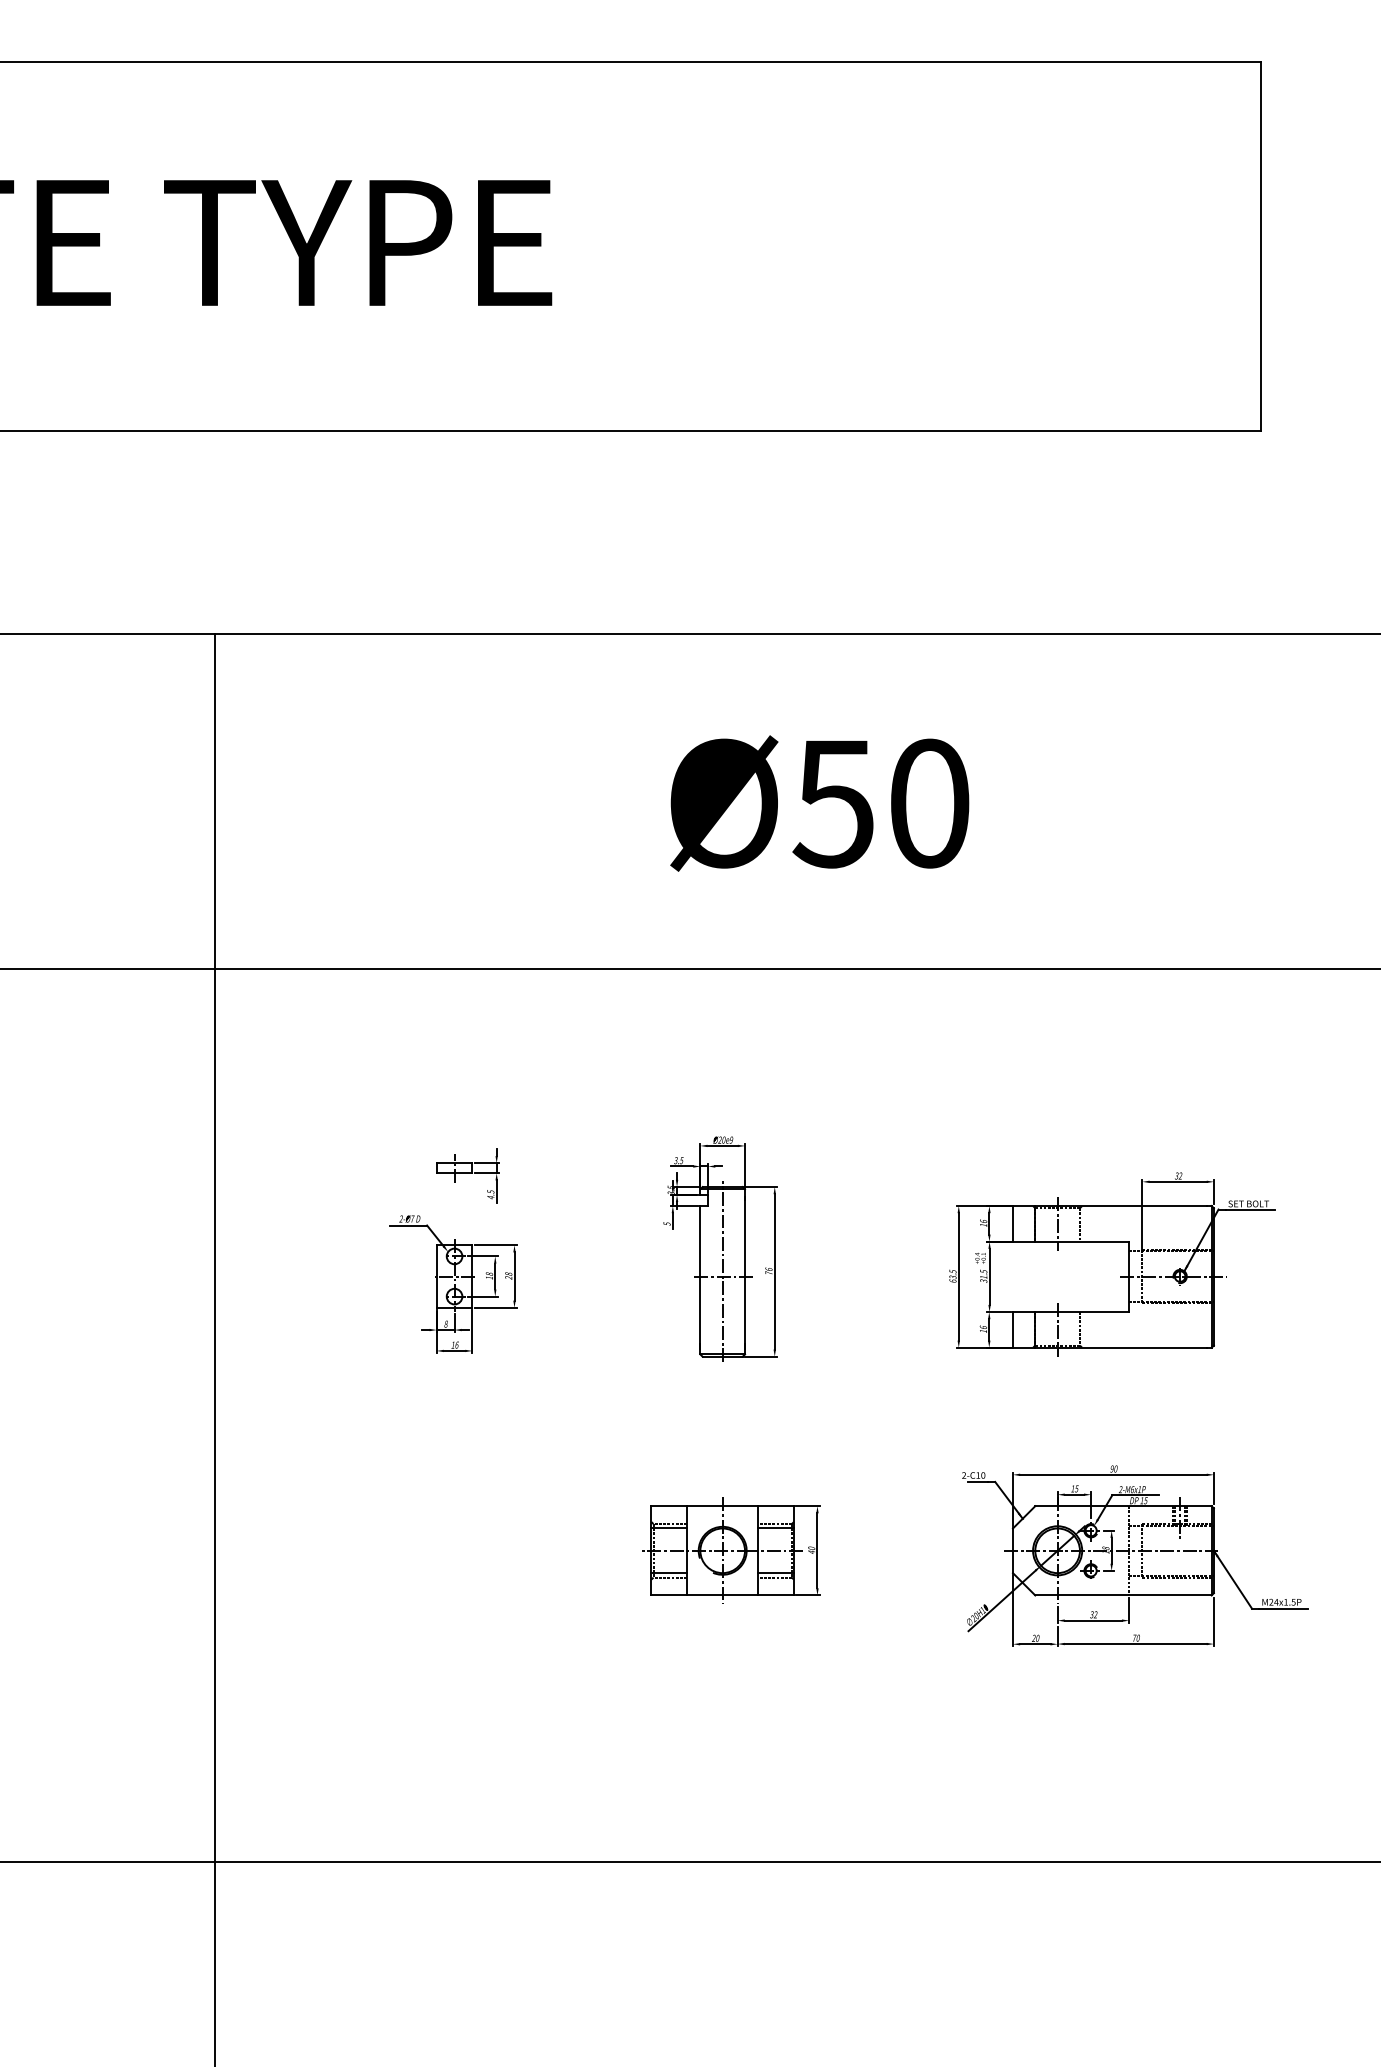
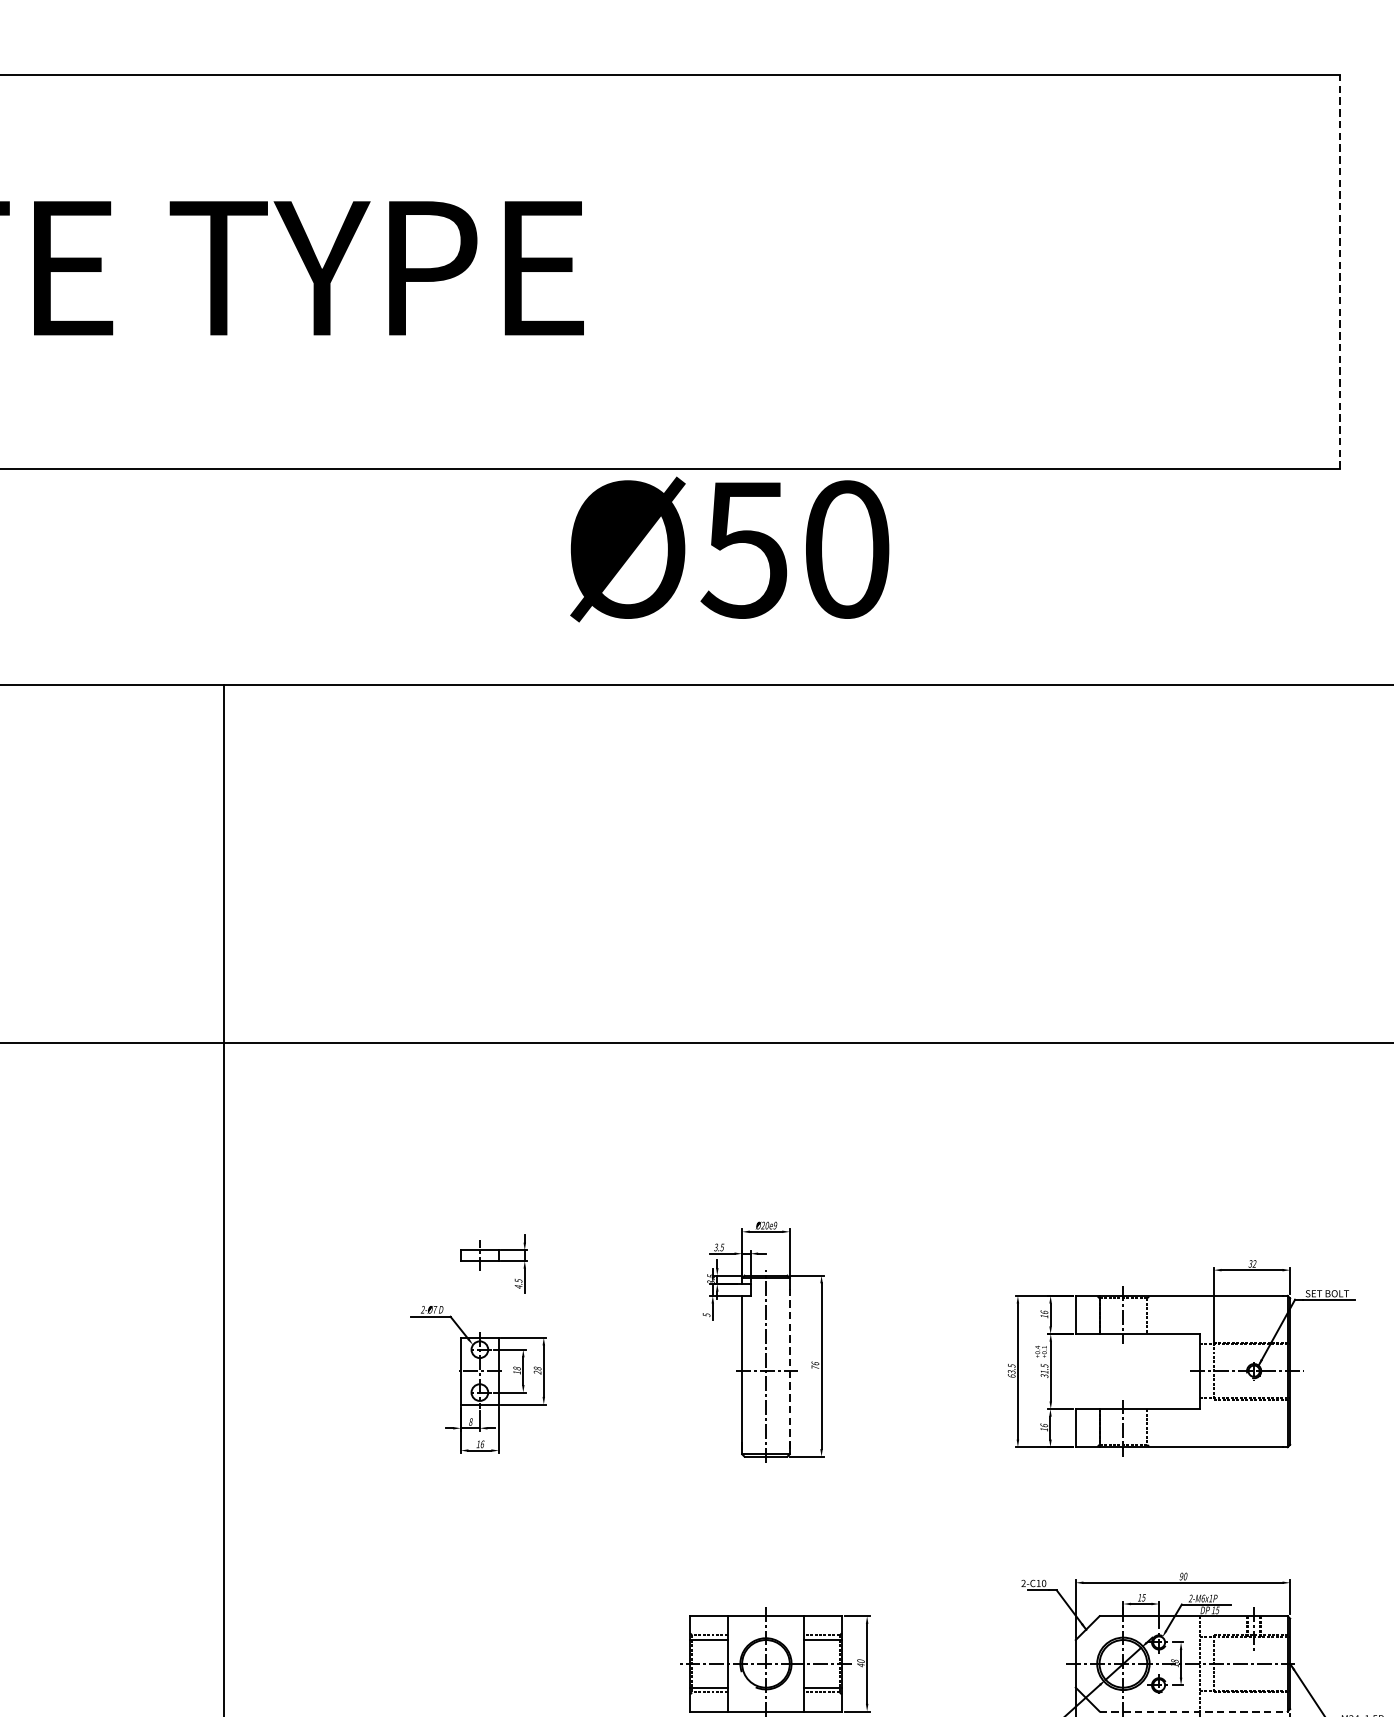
line: (1260, 245) -> (1339, 270), solid -> dashed
text: (819, 803) -> (729, 549), moved
line: (745, 1272) -> (790, 1366), solid -> dashed
line: (1123, 1595) -> (1193, 1711), solid -> dashed

